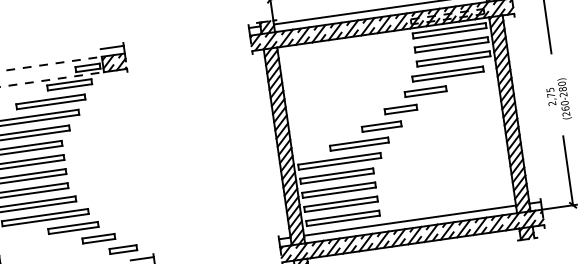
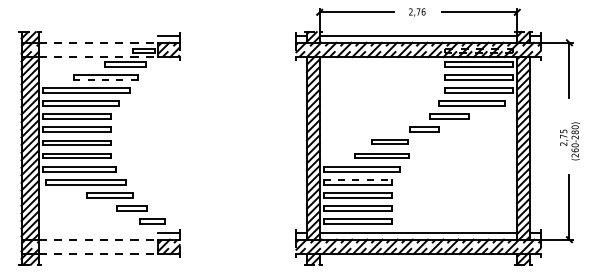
line: (50, 104) -> (105, 79), solid -> dashed
part: (381, 126) -> (389, 141), moved
line: (337, 174) -> (358, 180), solid -> dashed

